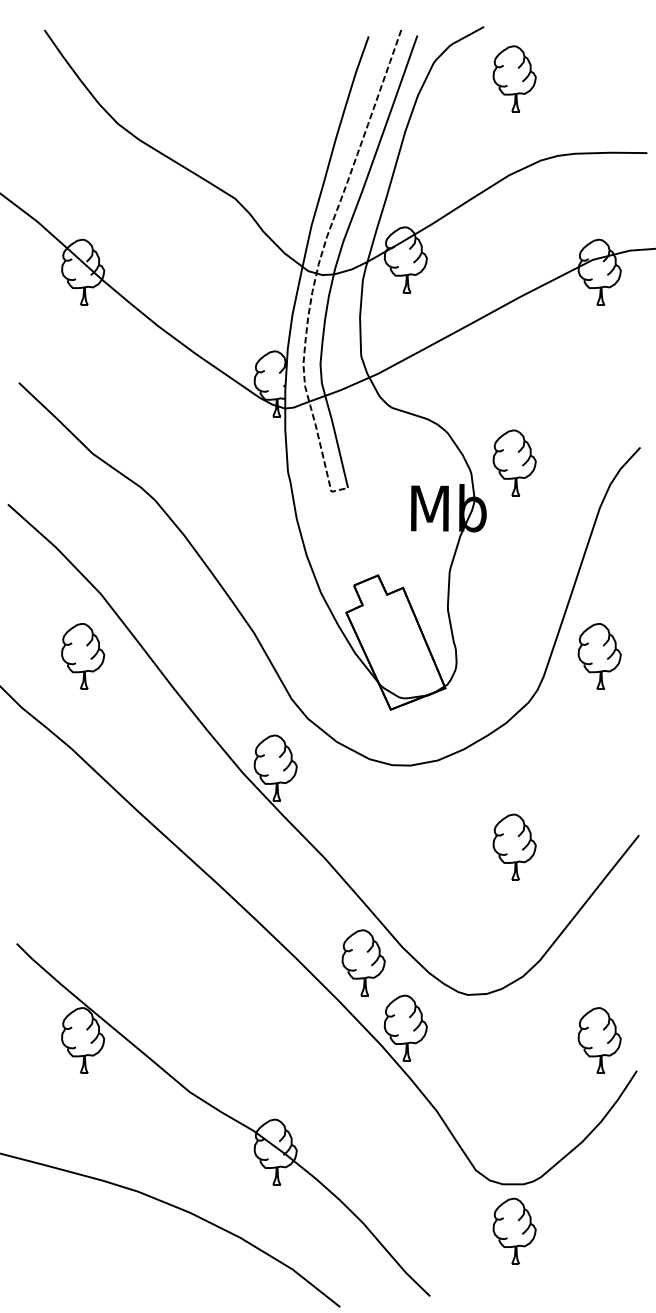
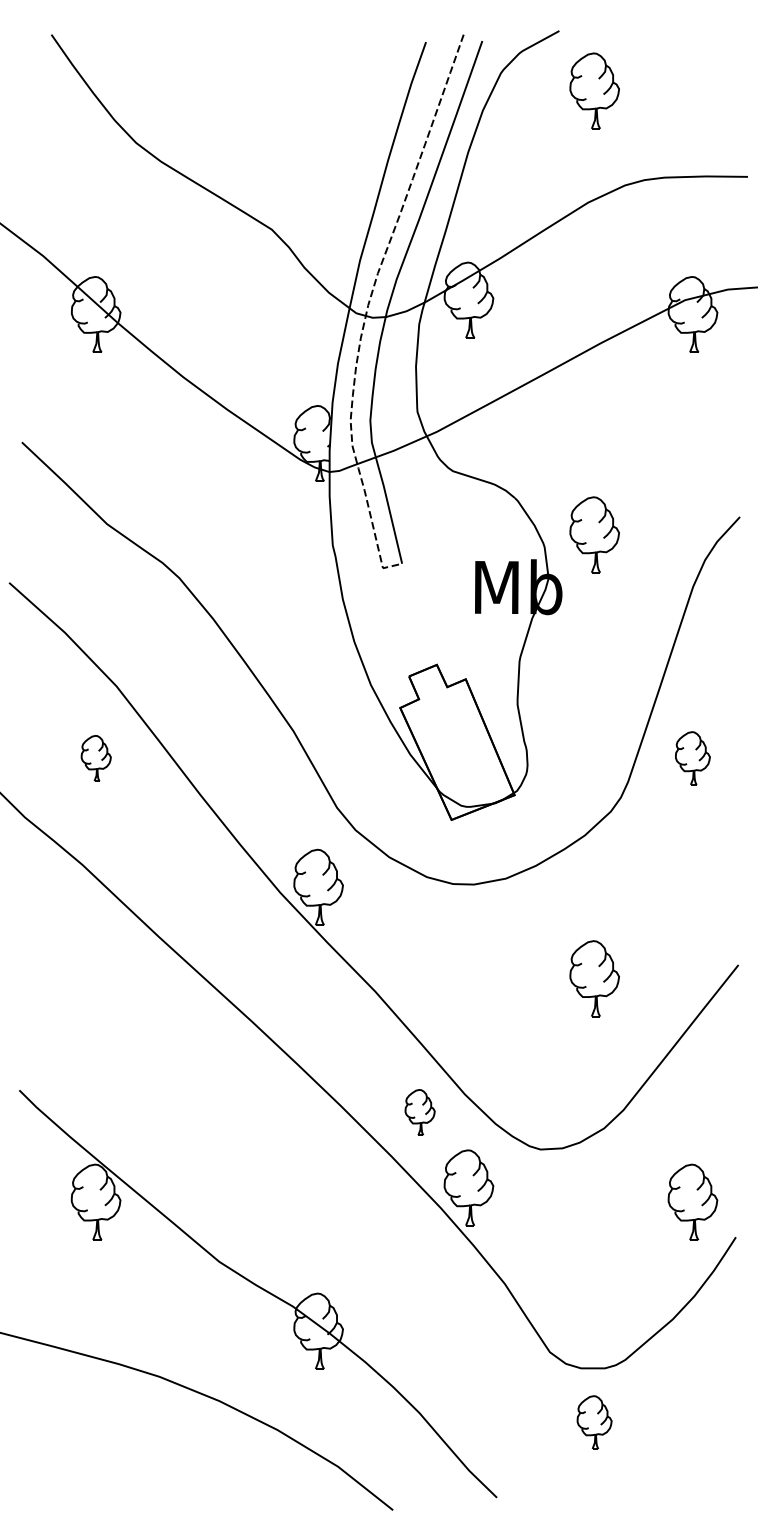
part: (83, 656) -> (96, 758), size x0.6
part: (599, 656) -> (692, 758), size x0.7
part: (363, 962) -> (420, 1112), size x0.6
part: (514, 1230) -> (594, 1421), size x0.7

